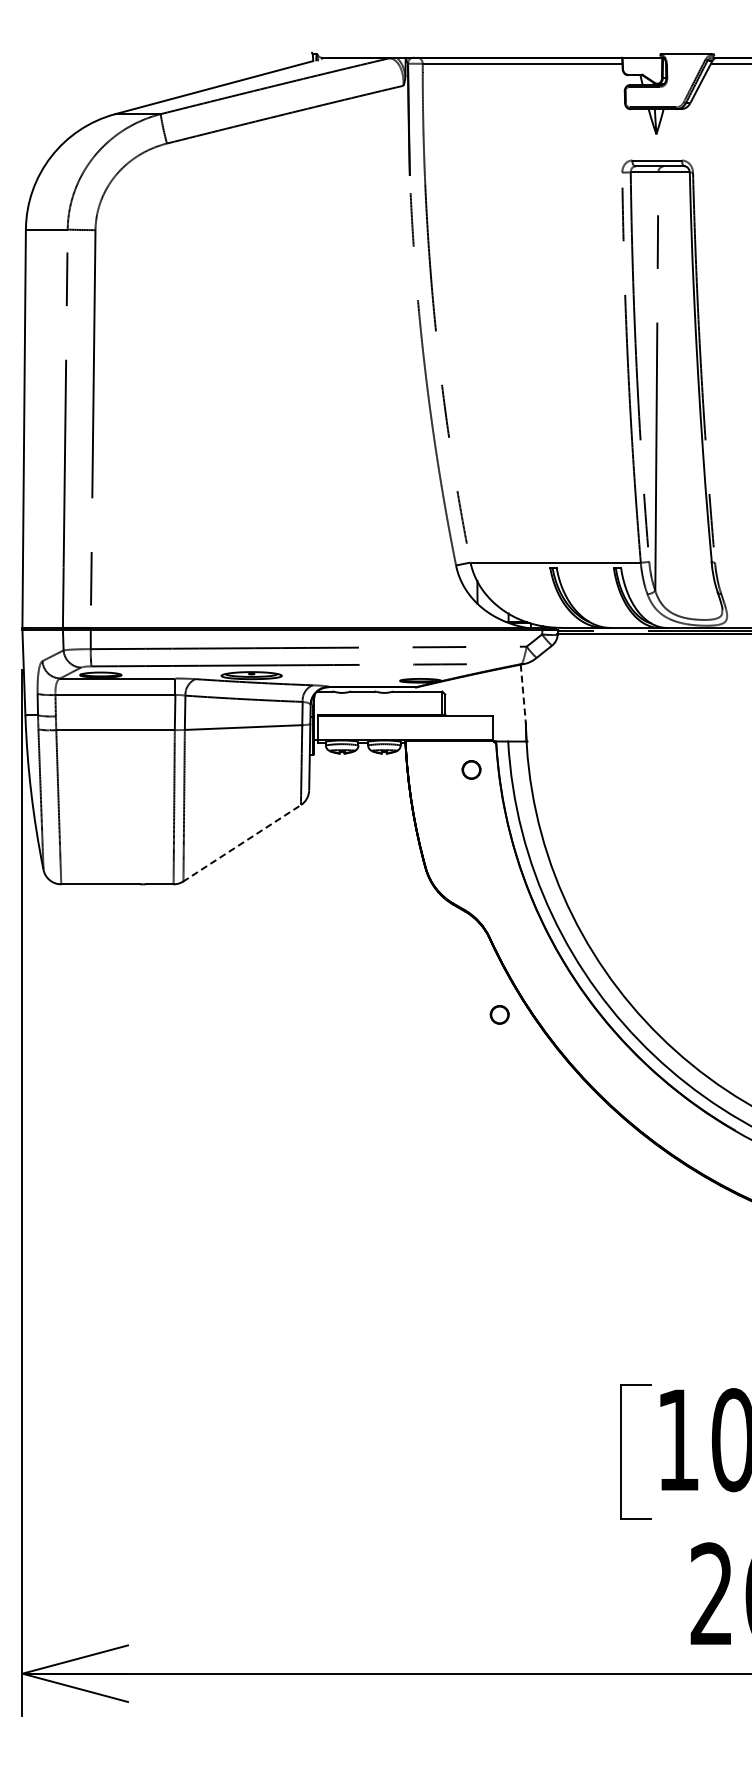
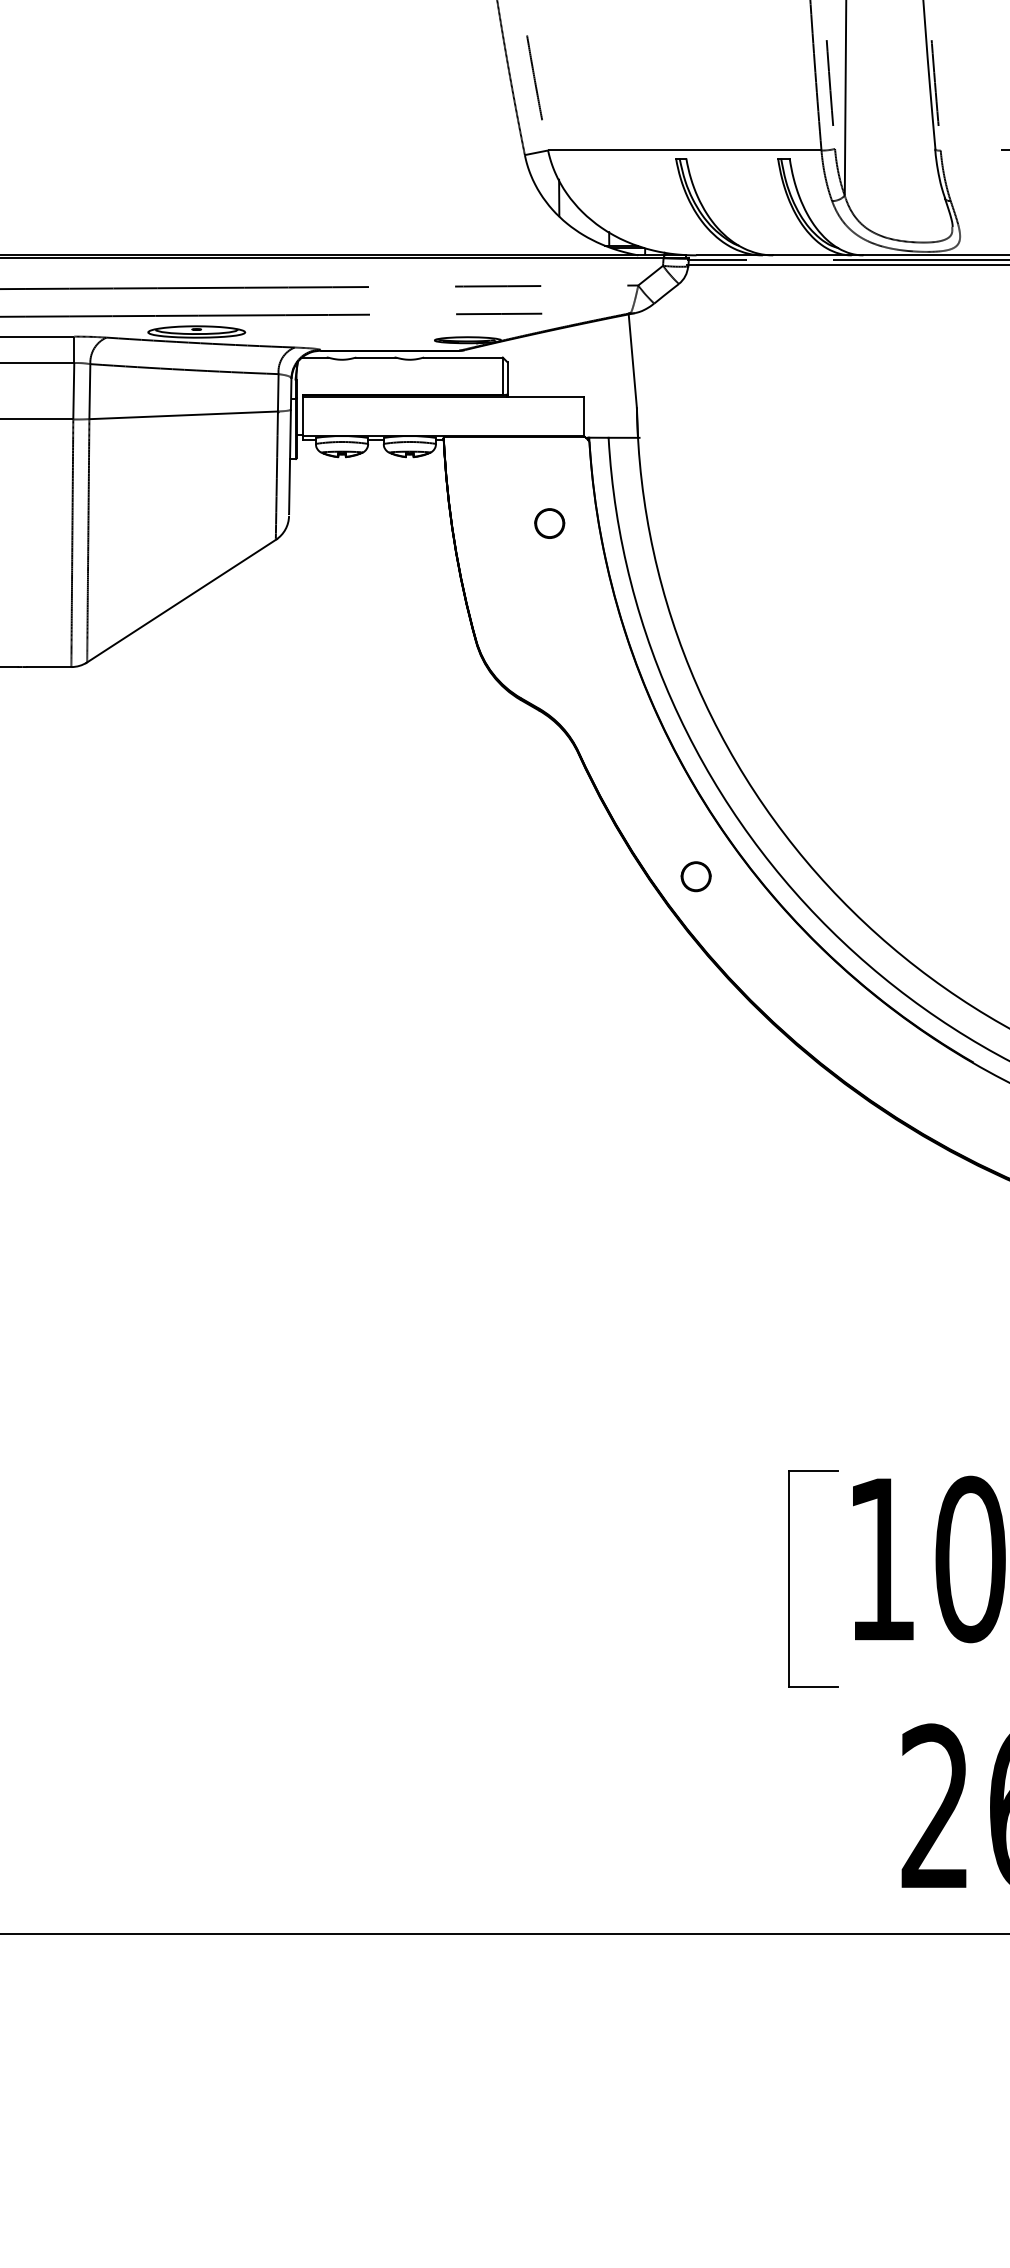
line: (523, 694) -> (633, 362), dashed -> solid
circle: (471, 769) -> (549, 522), moved
line: (242, 843) -> (181, 601), dashed -> solid
circle: (499, 1014) -> (695, 876), moved

